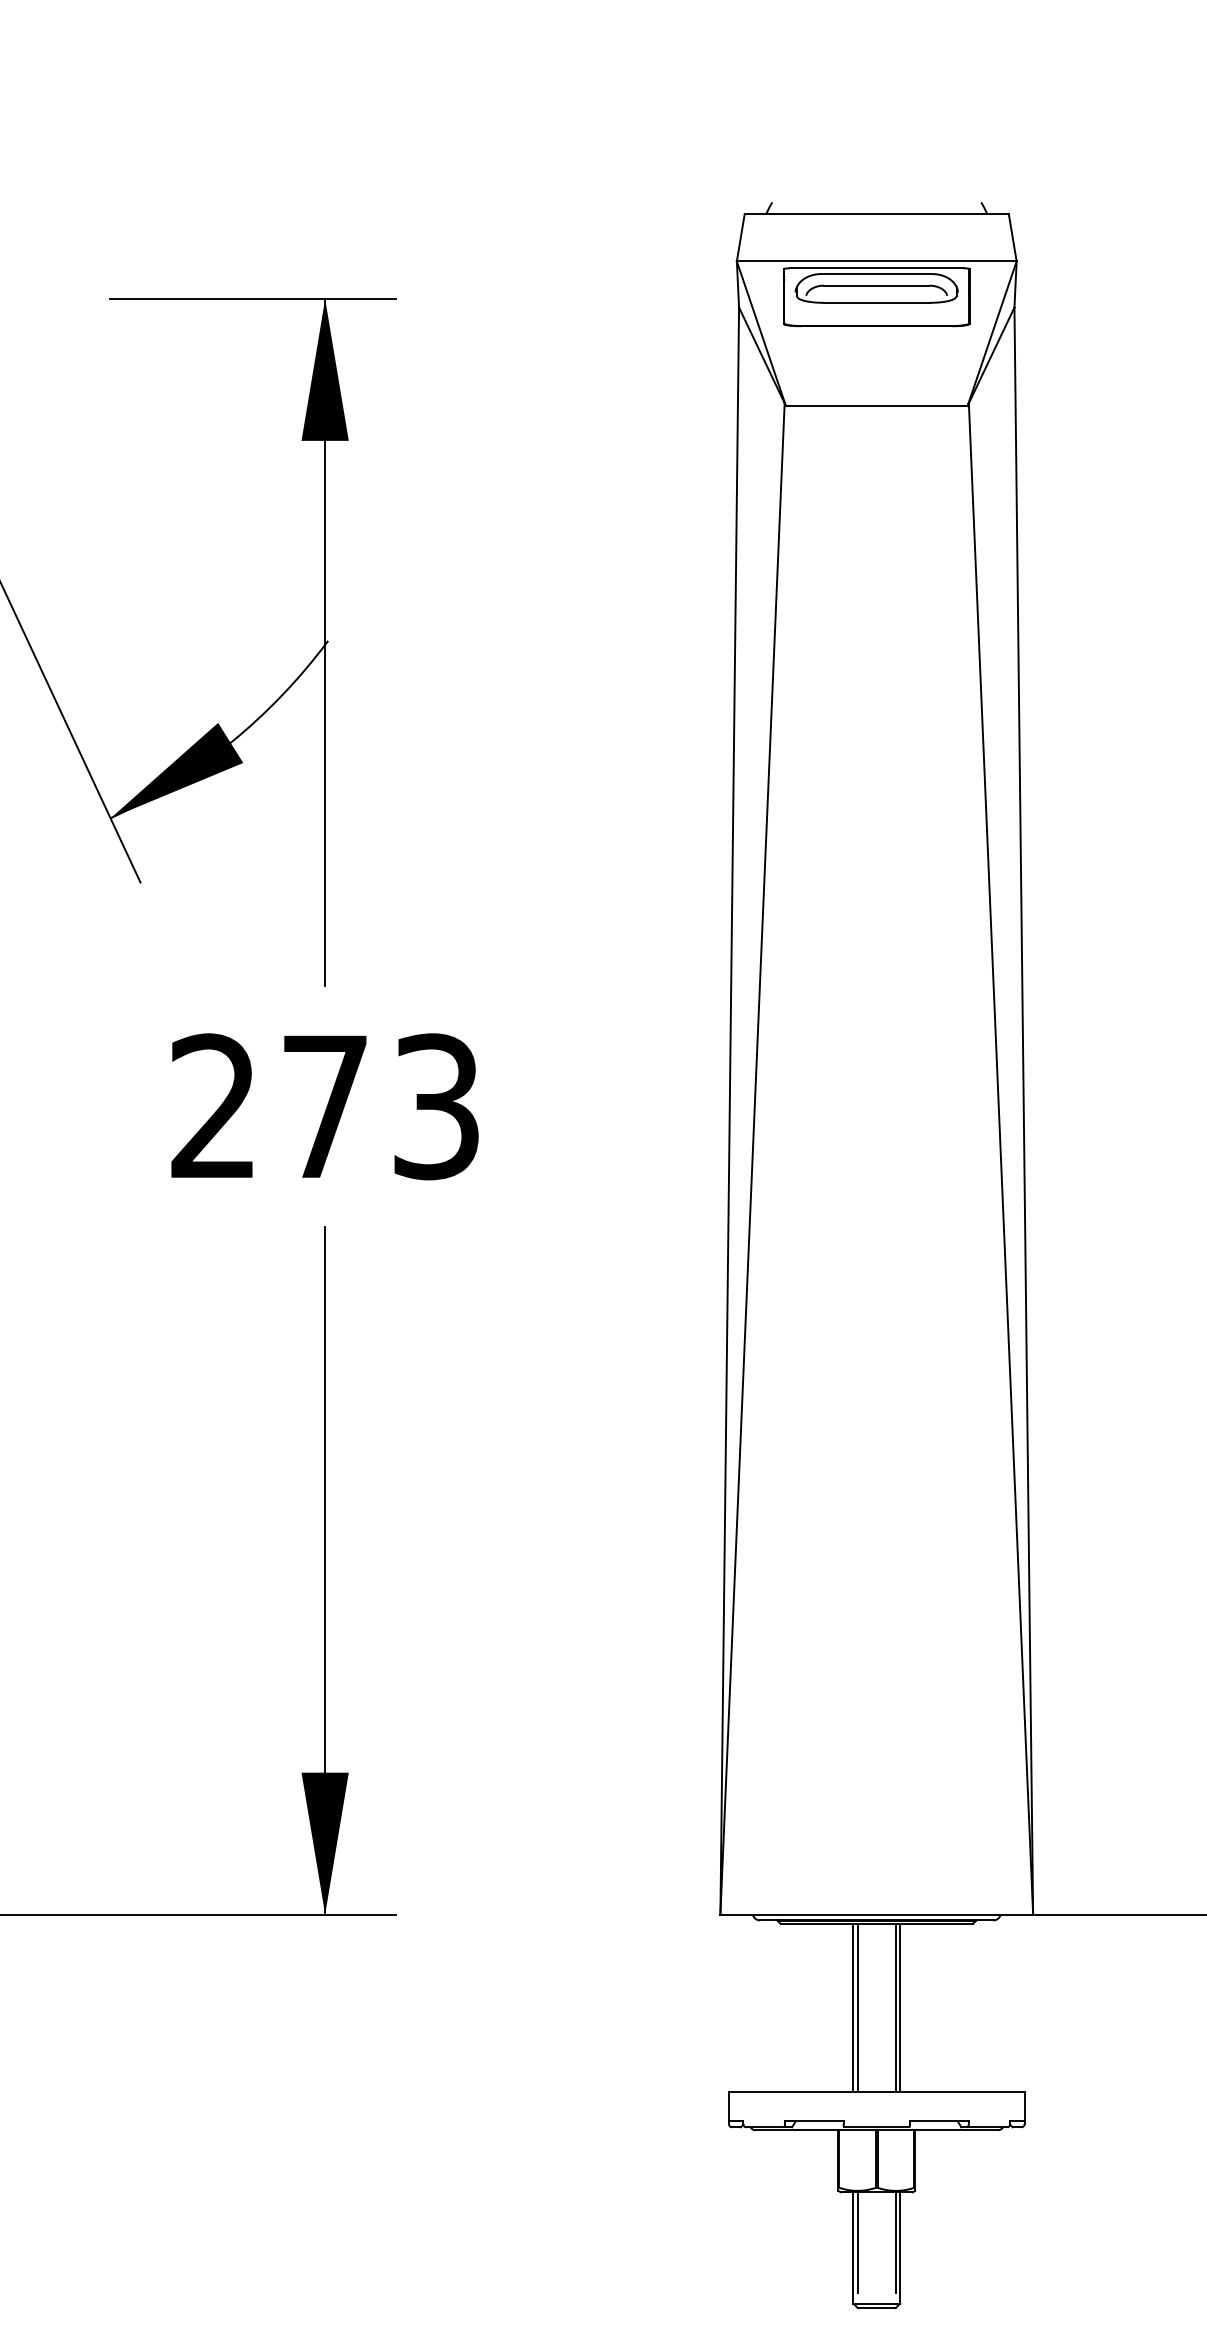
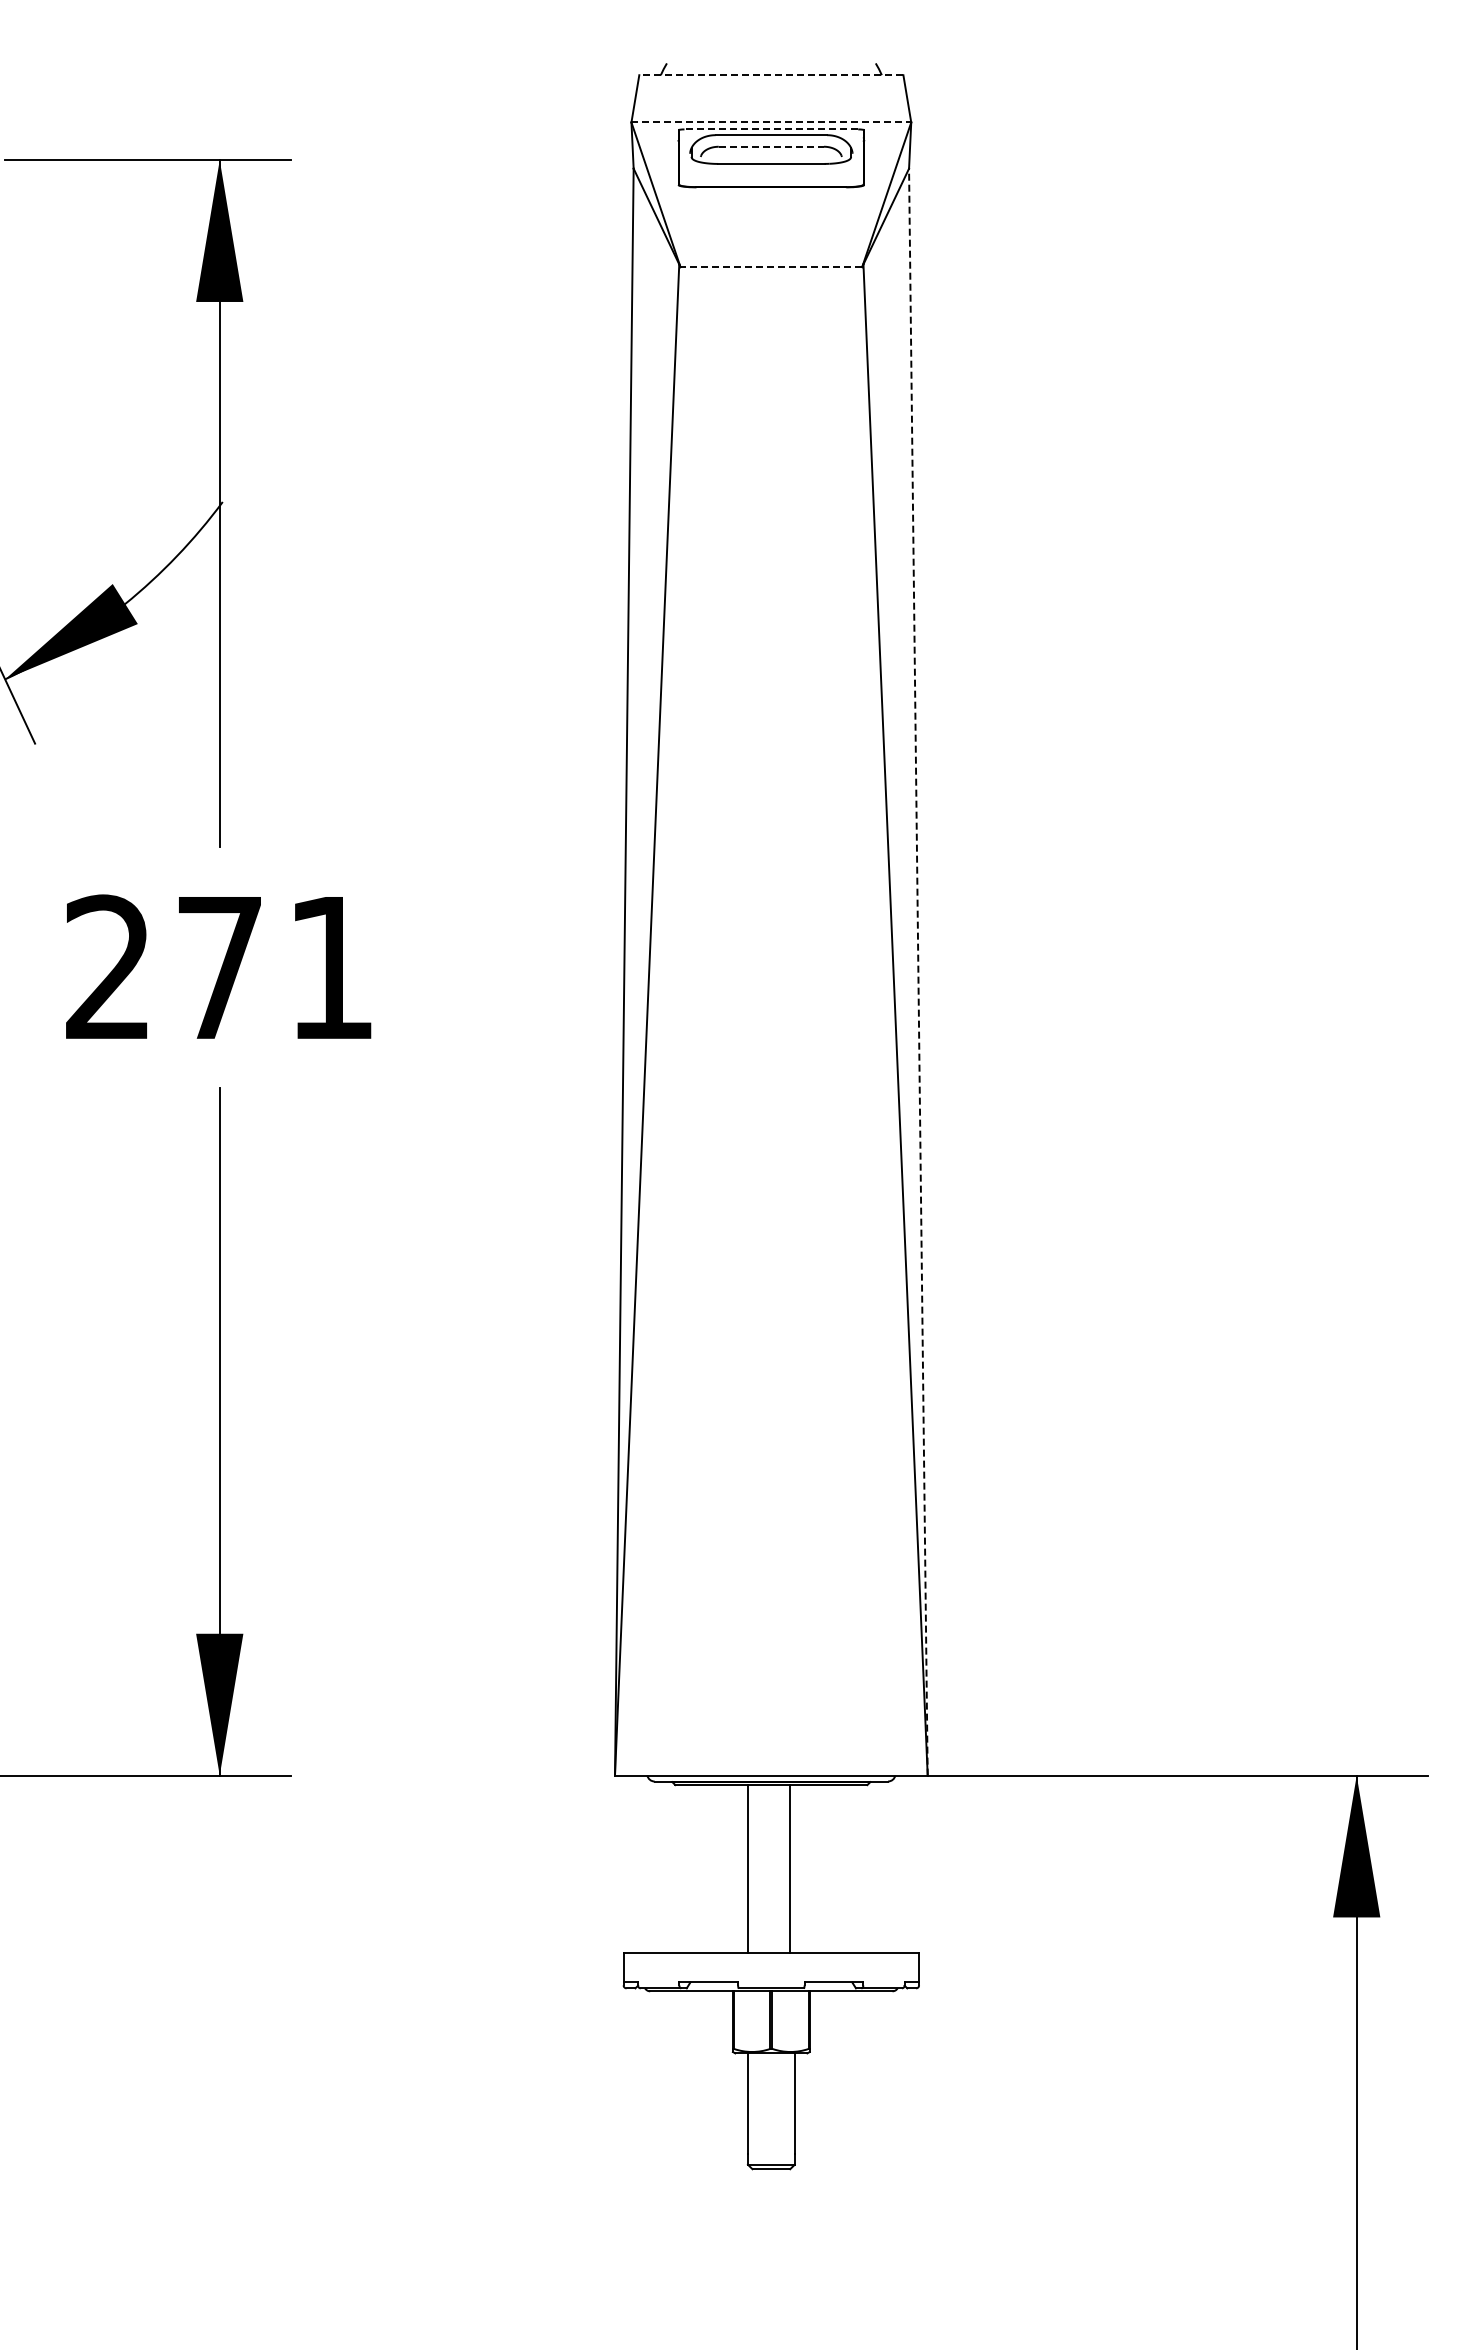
line: (875, 214) -> (770, 75), solid -> dashed
line: (876, 261) -> (771, 122), solid -> dashed
line: (876, 268) -> (771, 129), solid -> dashed
line: (876, 285) -> (771, 146), solid -> dashed
line: (876, 406) -> (771, 267), solid -> dashed
text: (436, 1106) -> (331, 967), 273 -> 271
line: (1023, 1111) -> (918, 972), solid -> dashed
line: (857, 2007) -> (752, 1868), removed
line: (899, 2007) -> (794, 1868), removed
line: (857, 2242) -> (752, 2103), removed
line: (895, 2242) -> (790, 2103), removed

